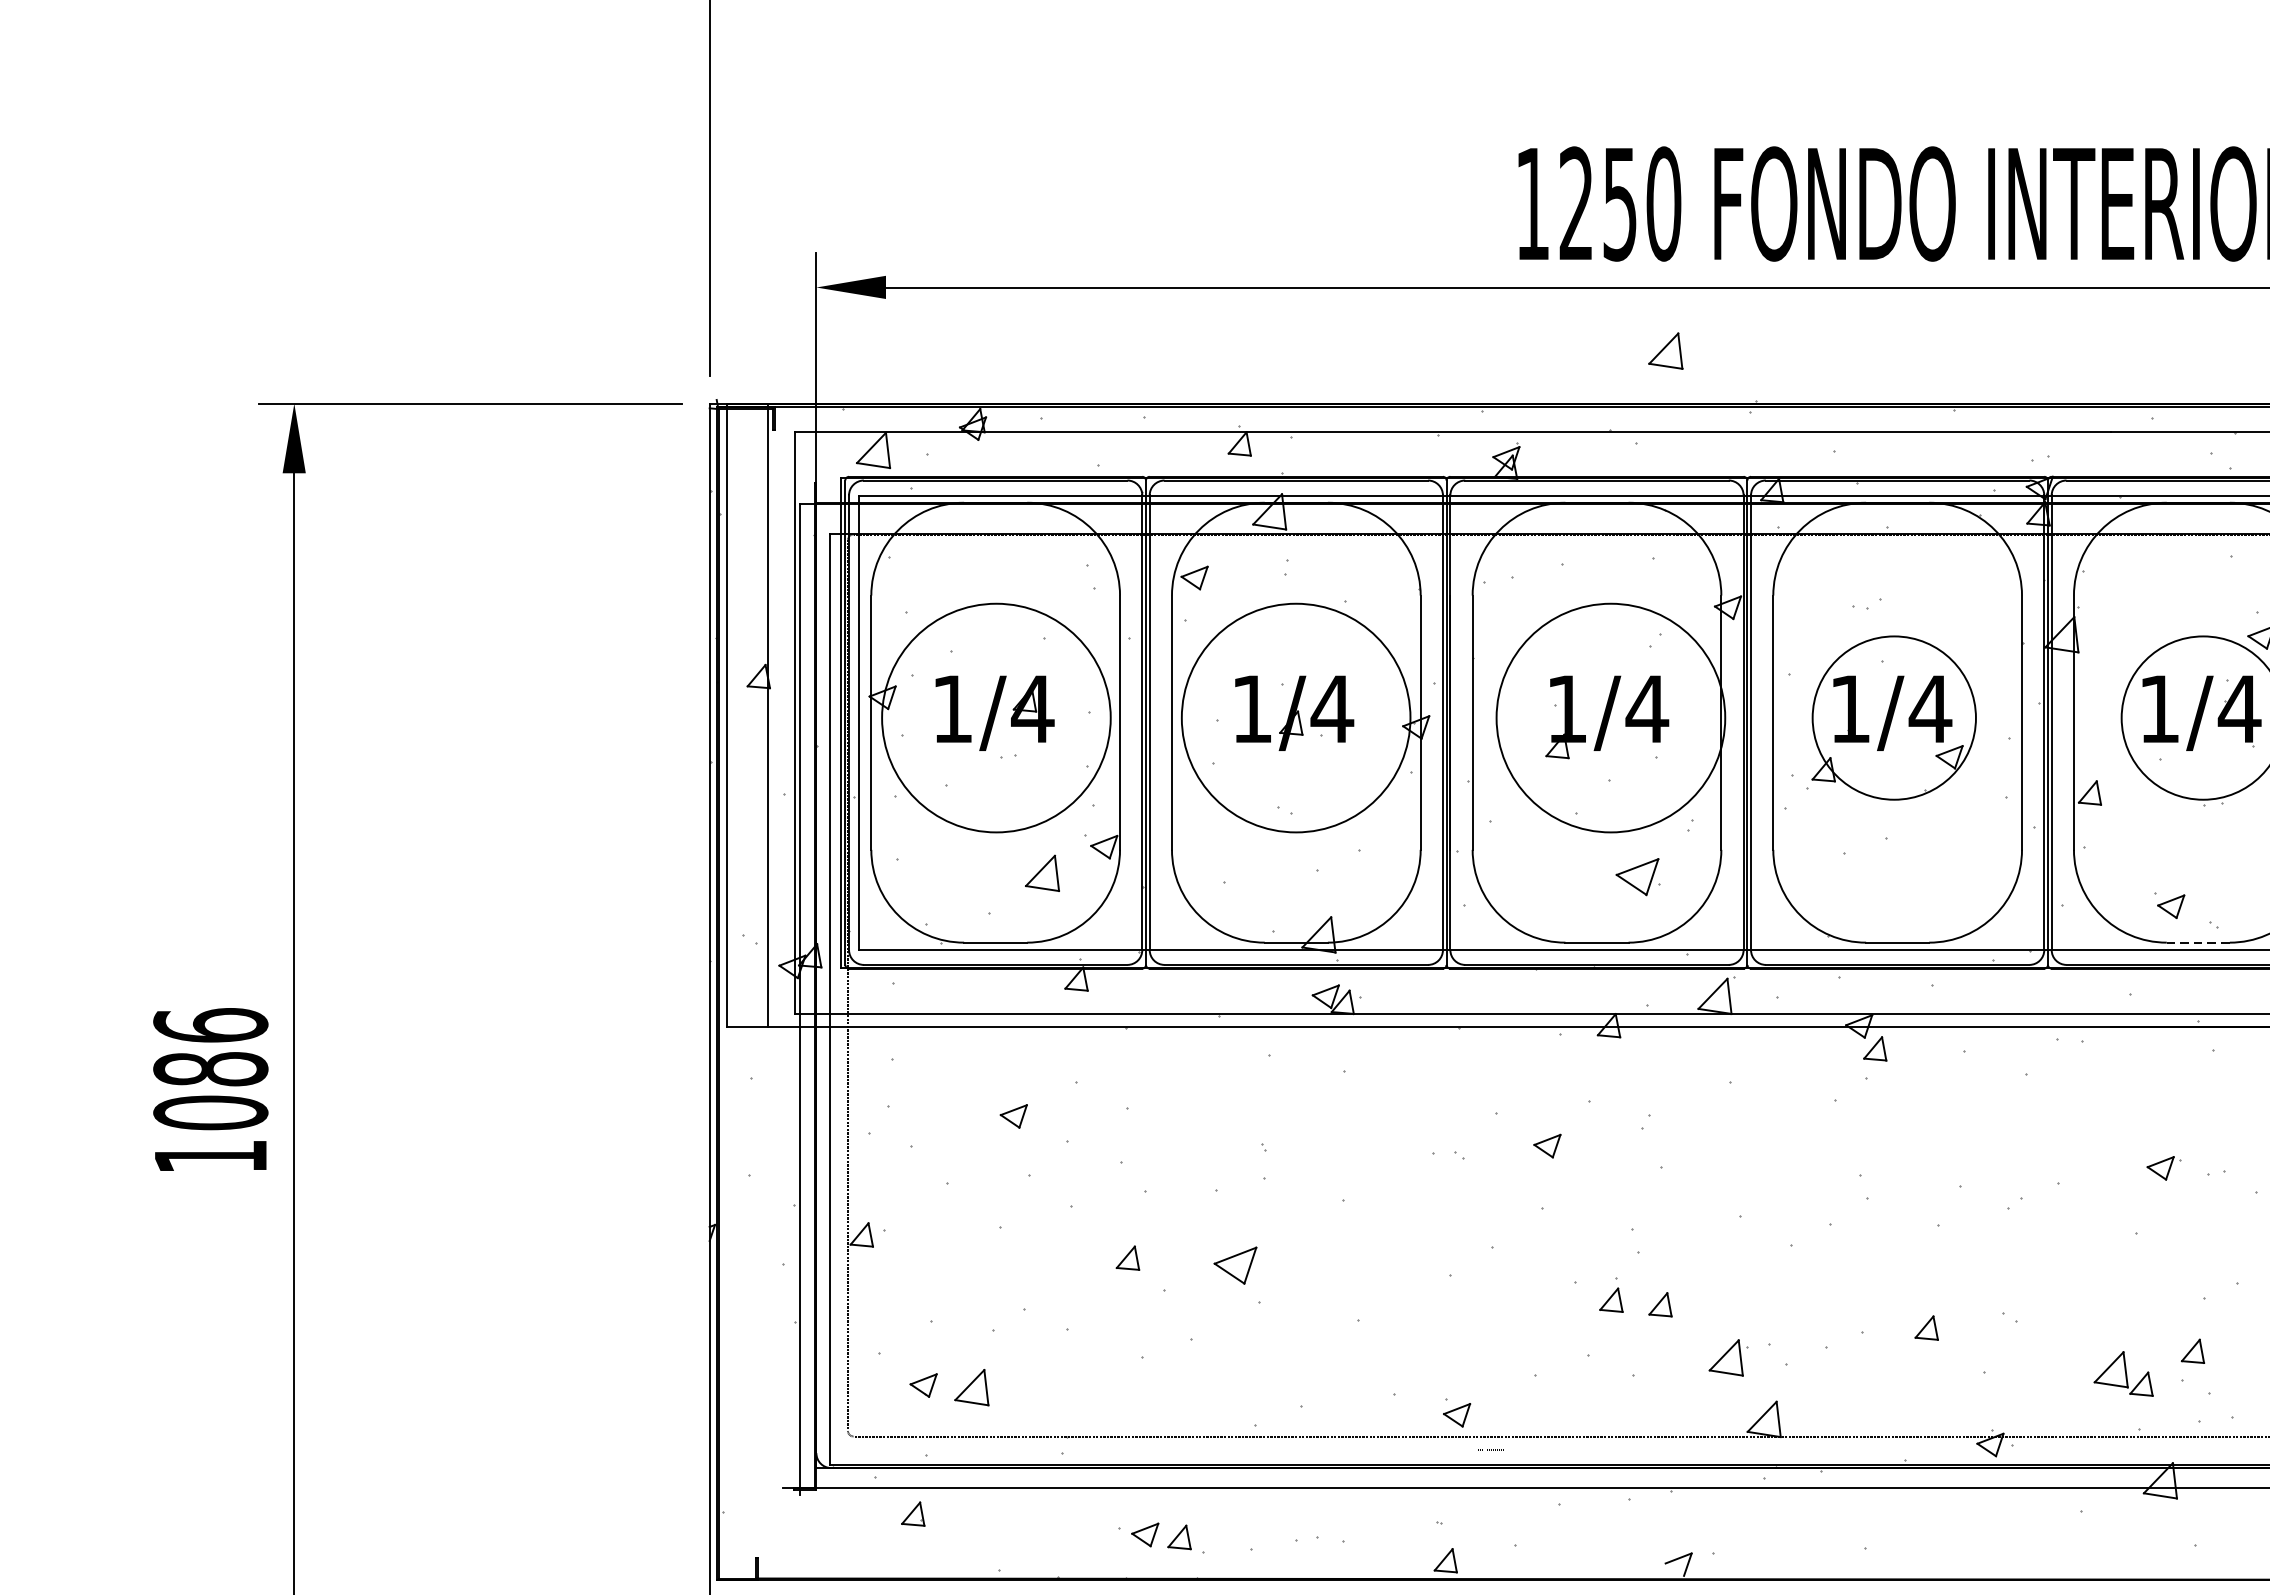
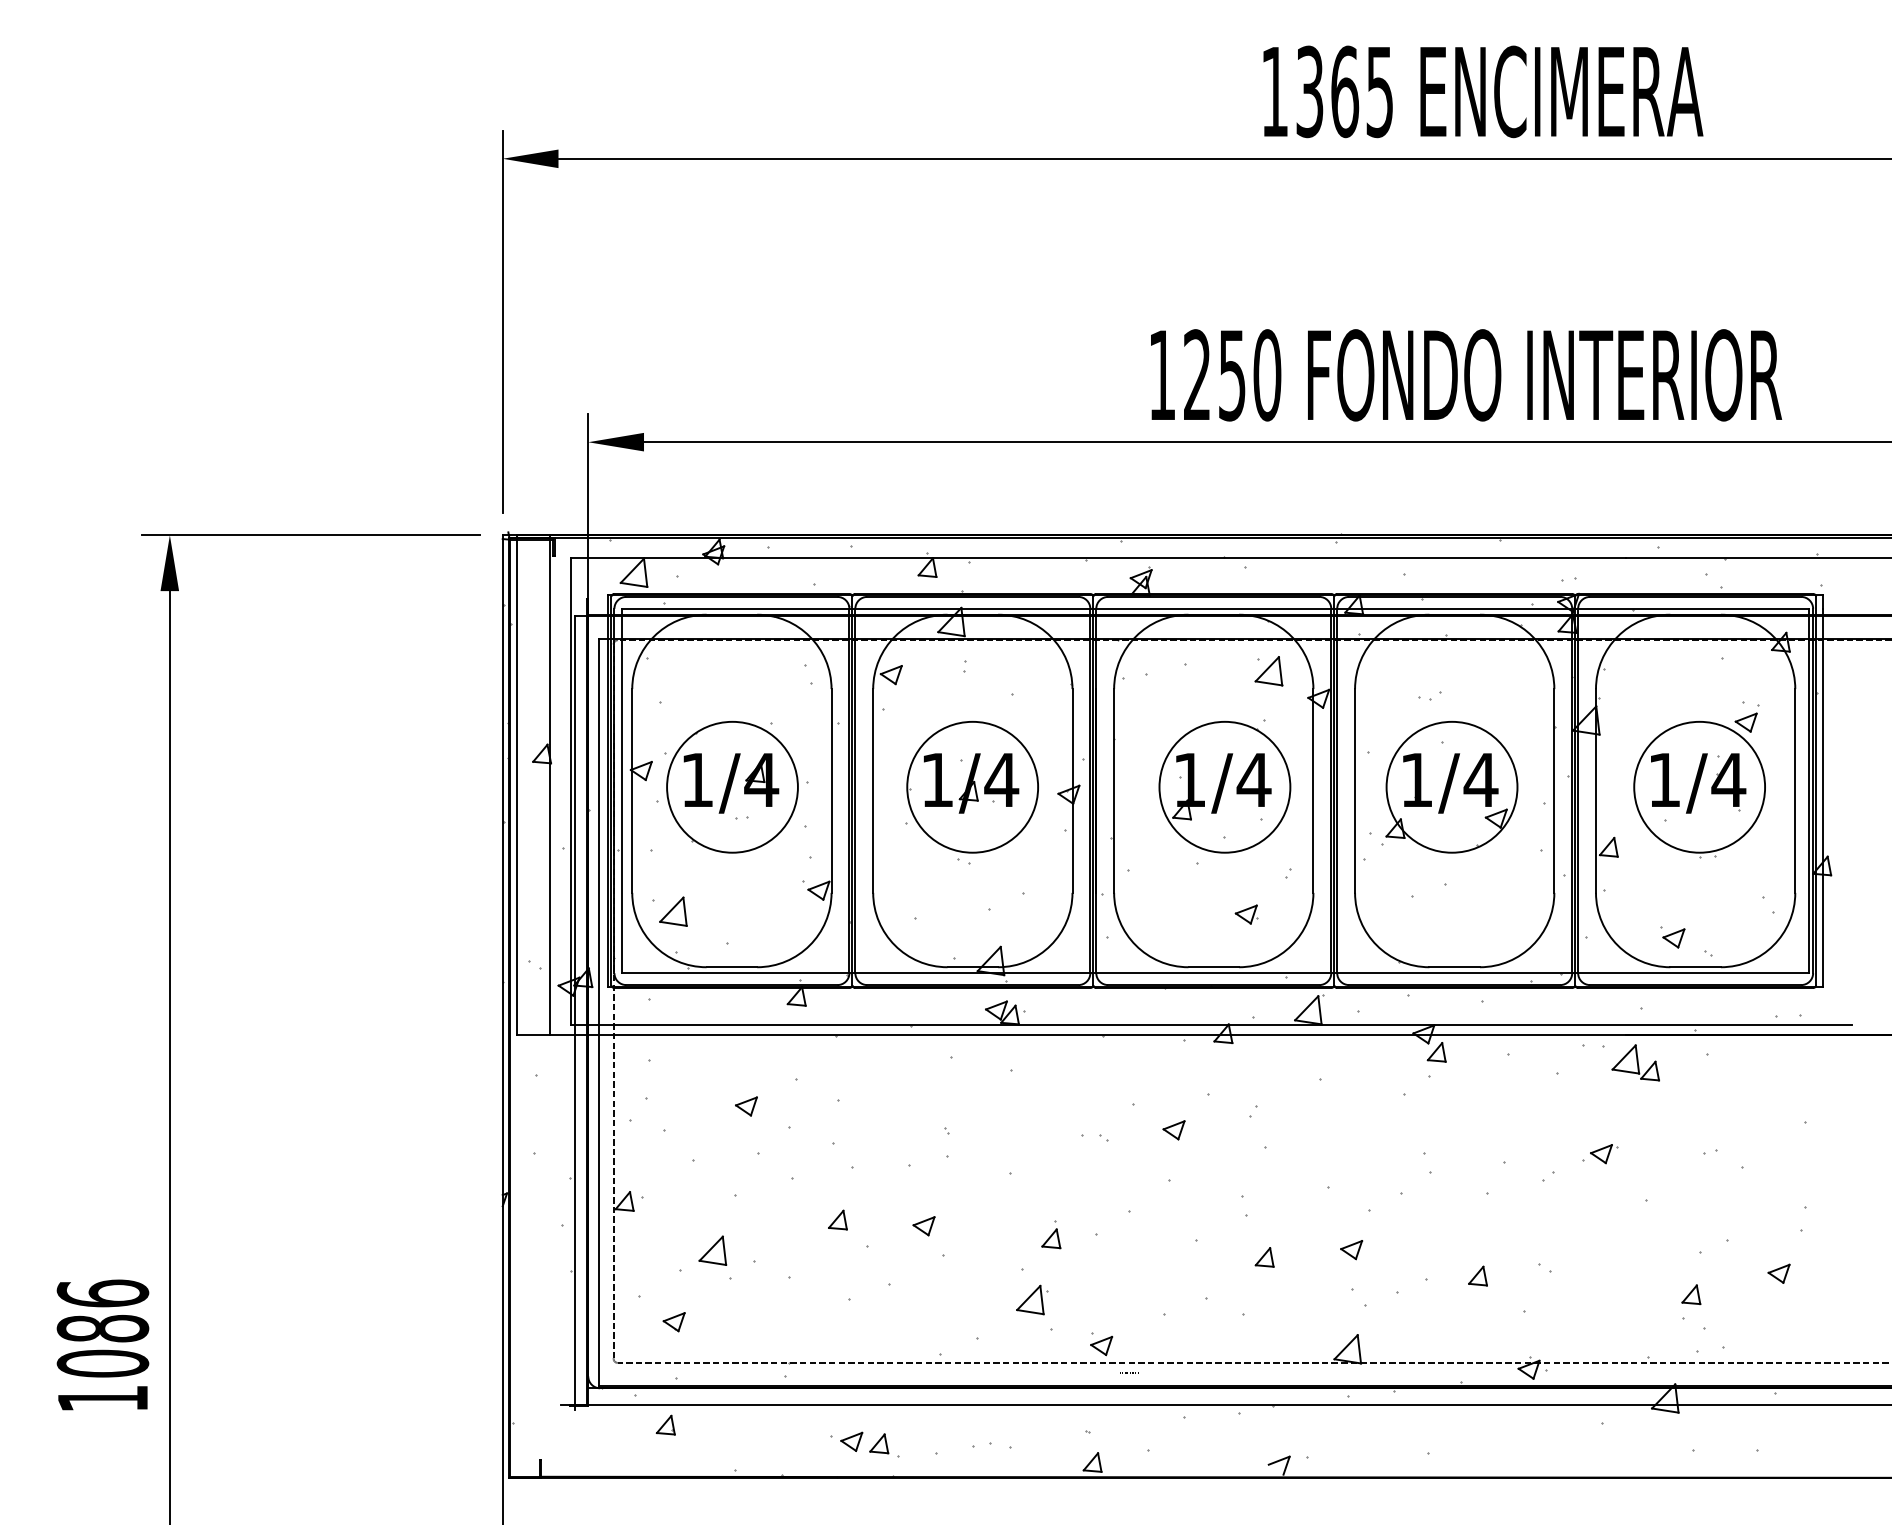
part: (1665, 351) -> (1268, 671), moved
circle: (996, 717) -> (732, 786), size x0.71
circle: (1295, 717) -> (972, 786), size x0.71
circle: (1610, 717) -> (1224, 786), size x0.71
part: (1042, 873) -> (673, 911), moved
part: (1637, 876) -> (1246, 914), size x0.62
line: (2198, 942) -> (1695, 967), dashed -> solid
text: (210, 1088) -> (102, 1344), moved
part: (2164, 1168) -> (1604, 1154), moved
part: (1234, 1266) -> (923, 1226), size x0.62
part: (1611, 1294) -> (1051, 1234), moved
part: (1768, 1296) -> (1351, 1250), added
part: (1728, 1357) -> (1032, 1299), moved
part: (2123, 1373) -> (1635, 1062), moved
part: (971, 1387) -> (712, 1250), moved

